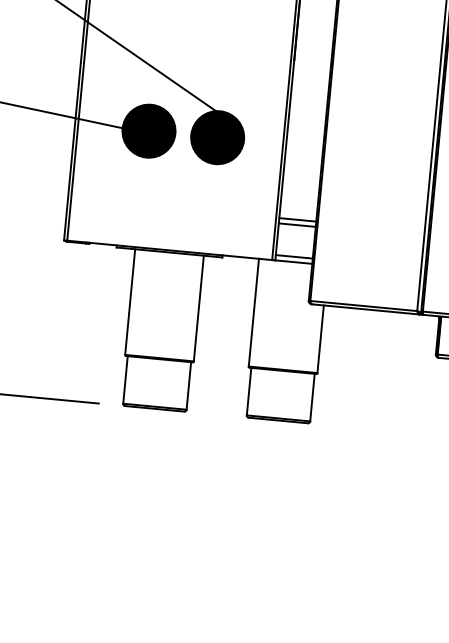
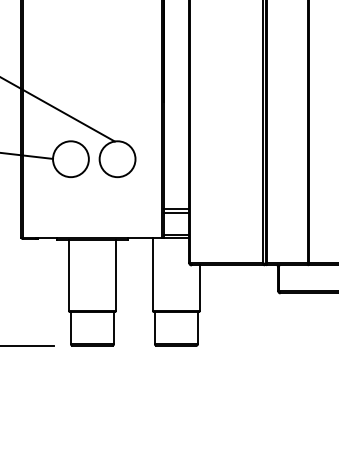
fill: (148, 131) -> (70, 159), removed
fill: (217, 138) -> (117, 159), removed

